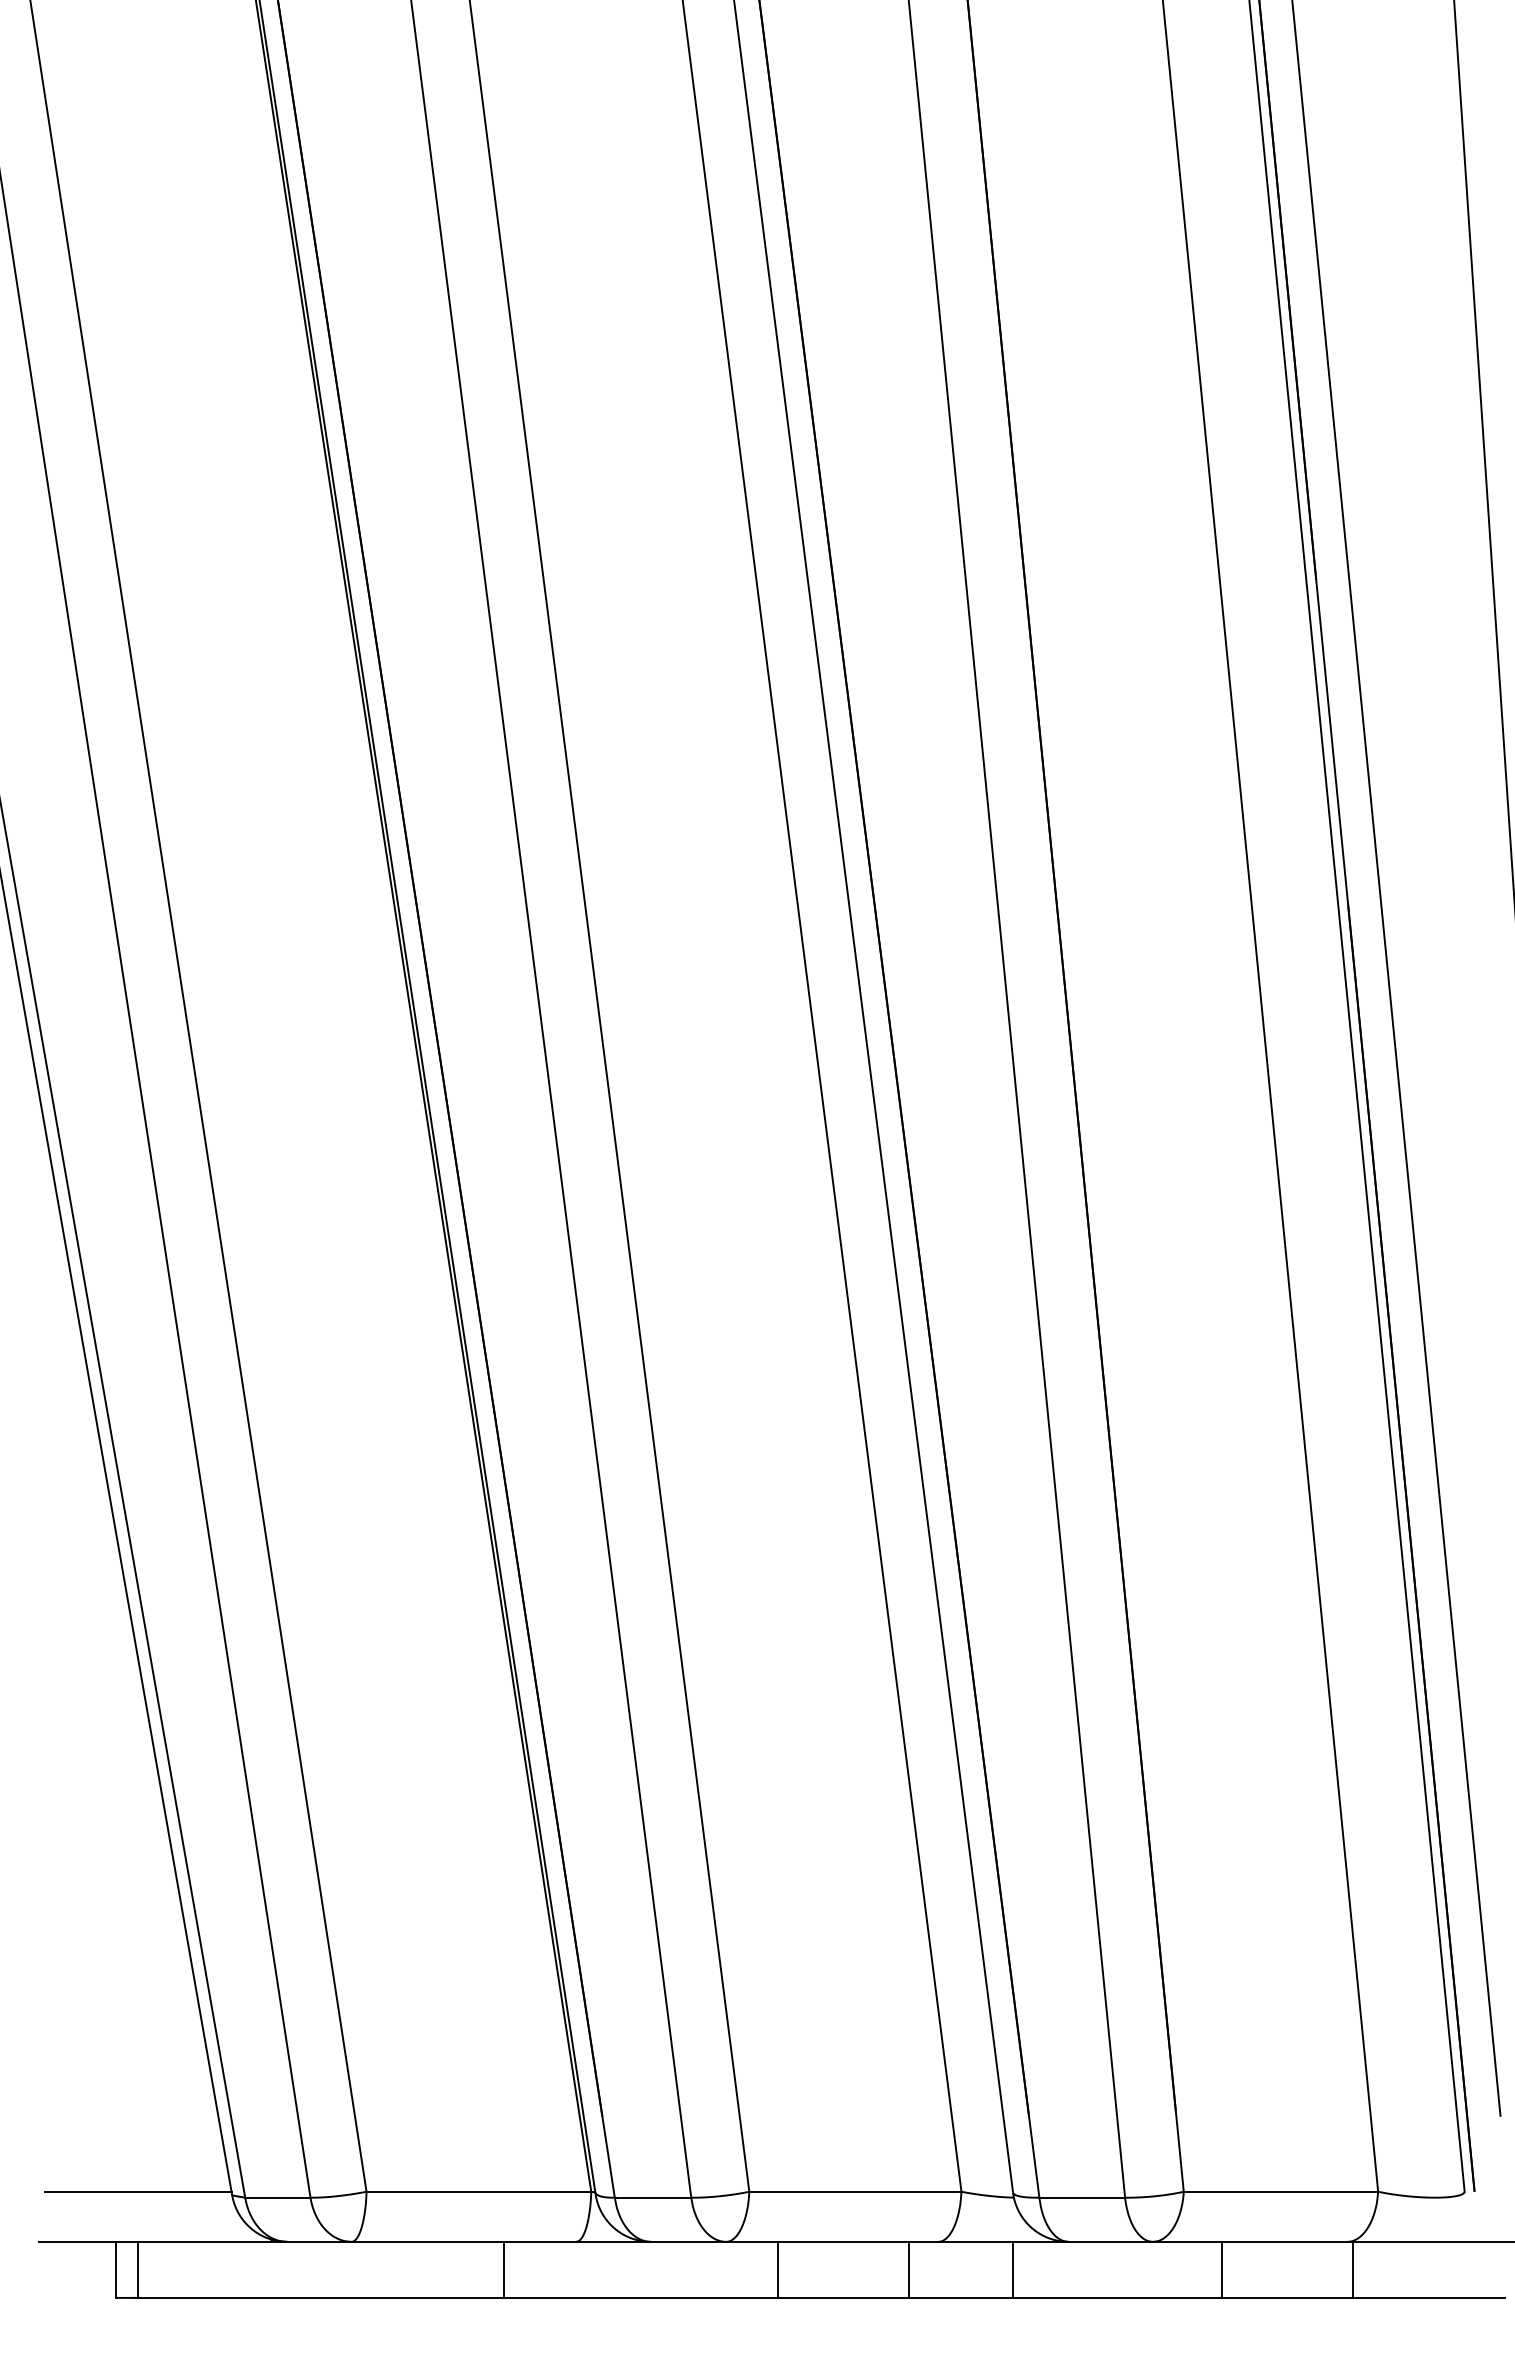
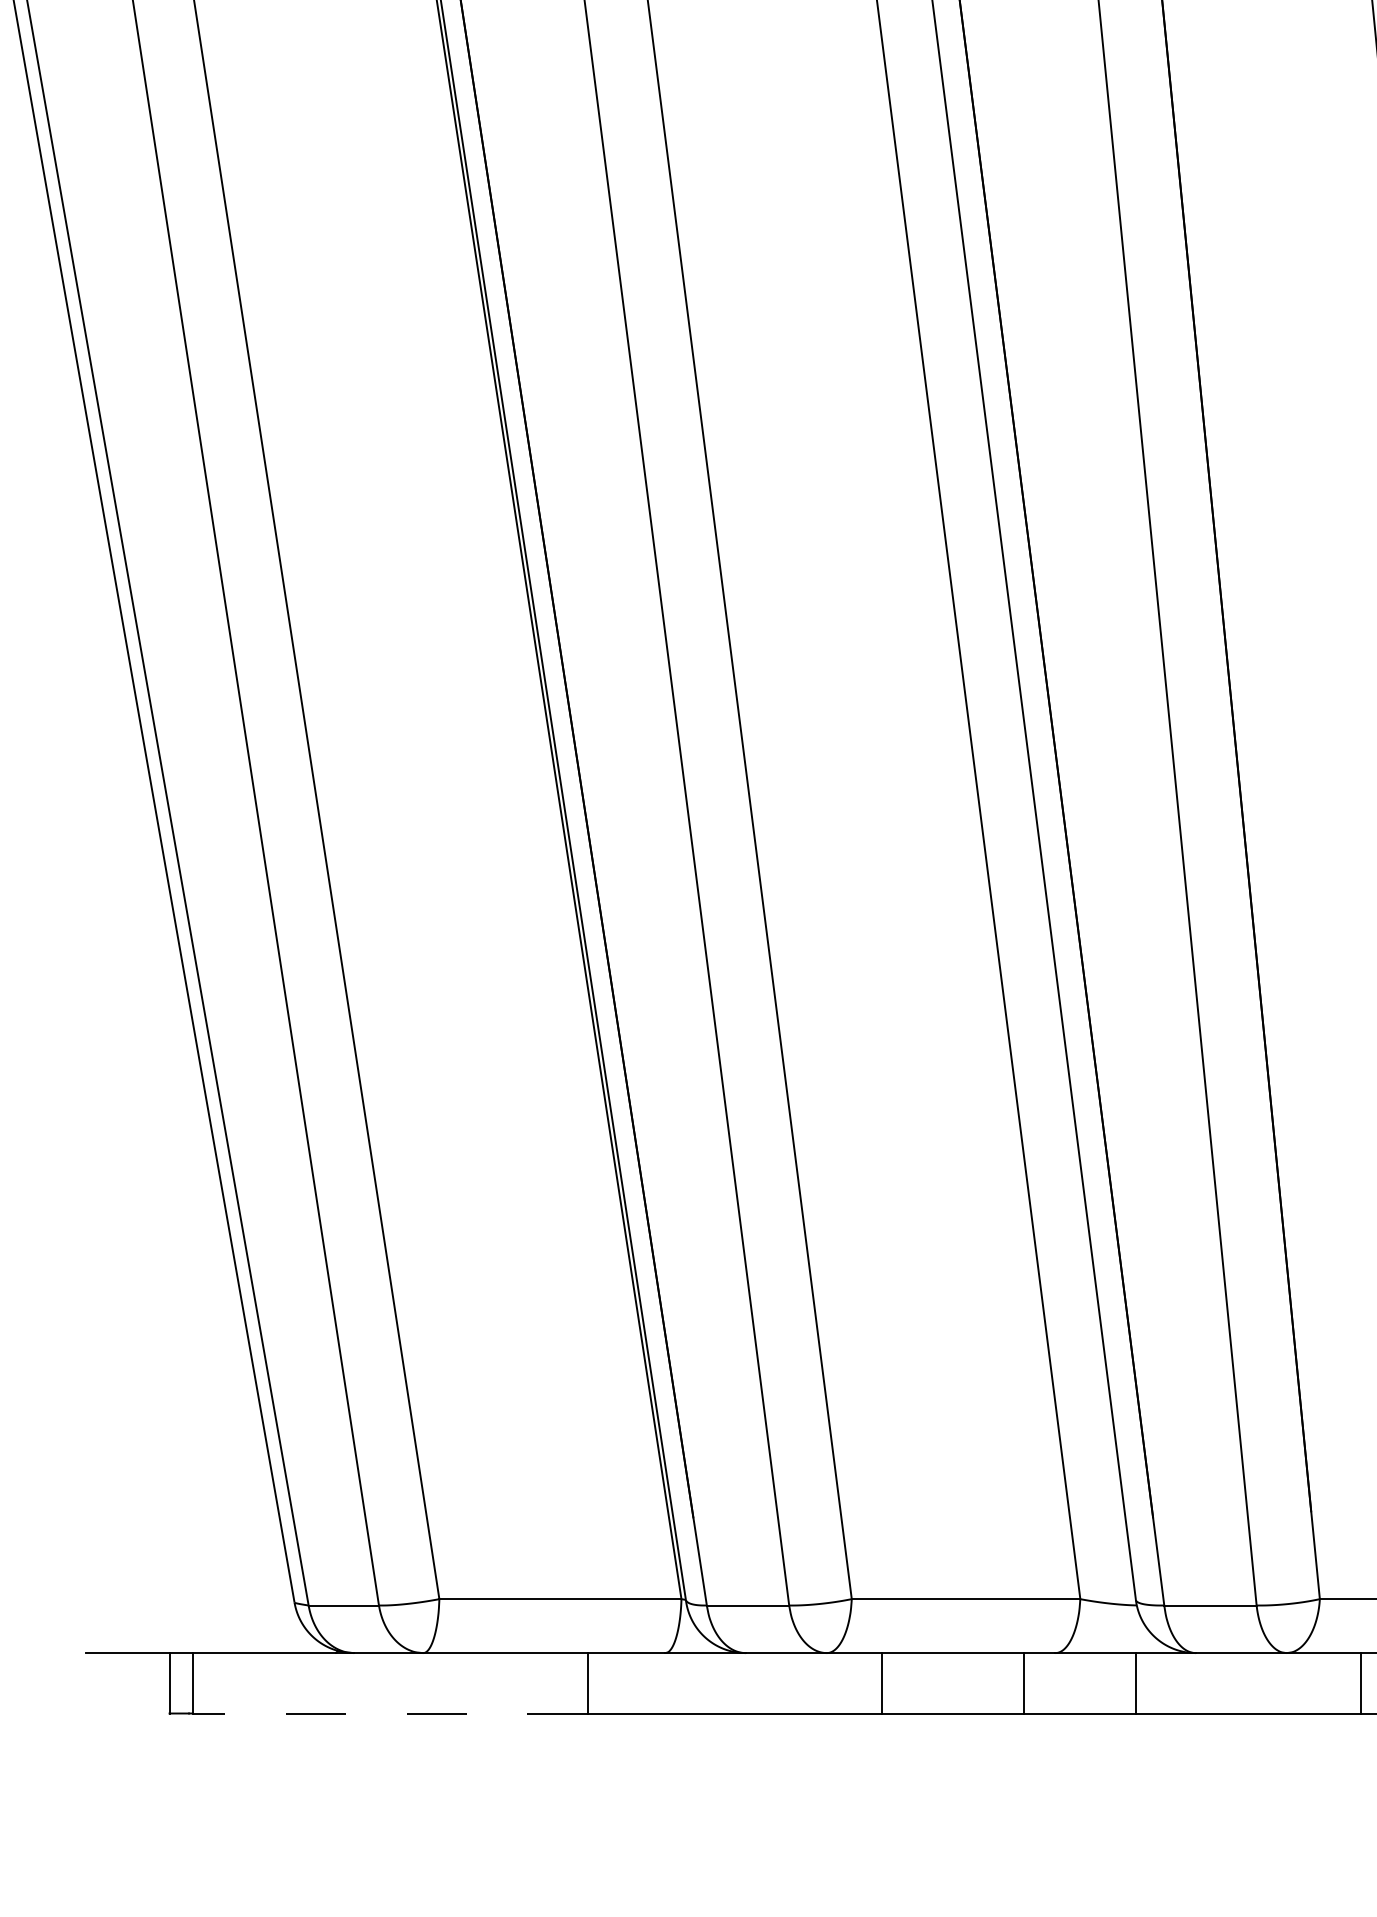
line: (137, 2191) -> (192, 1598), removed
line: (320, 2297) -> (389, 1713), solid -> dashed

